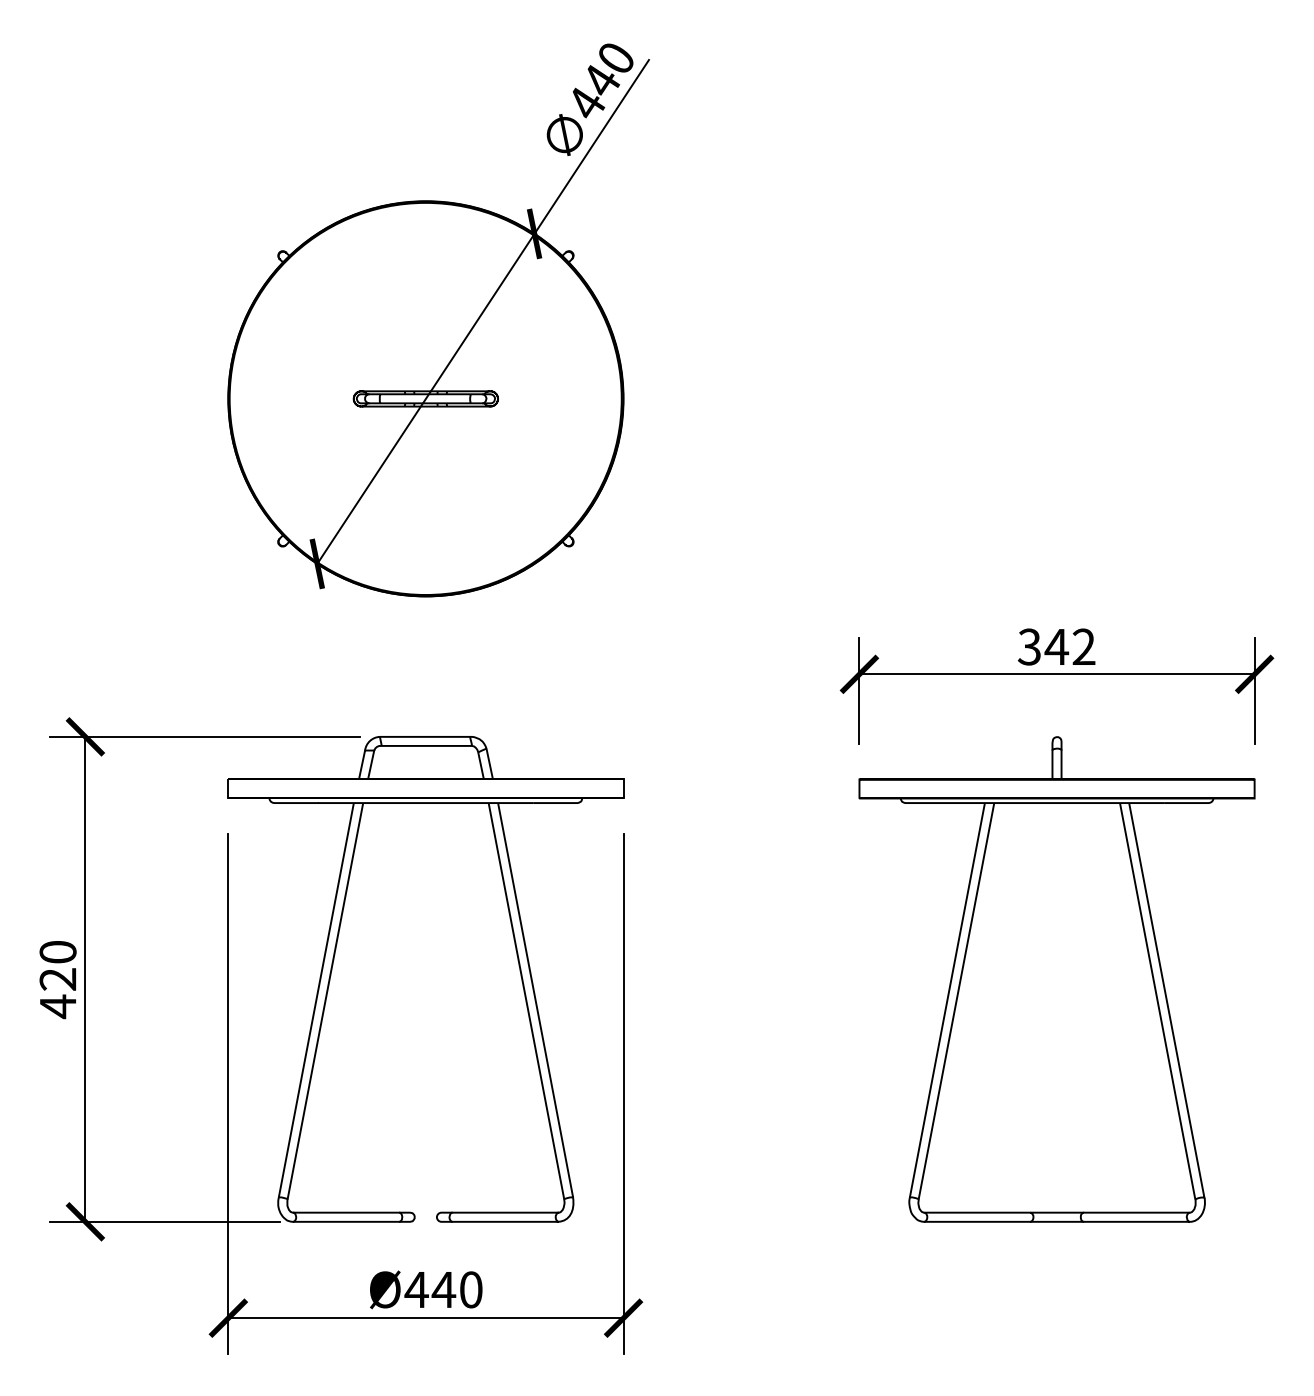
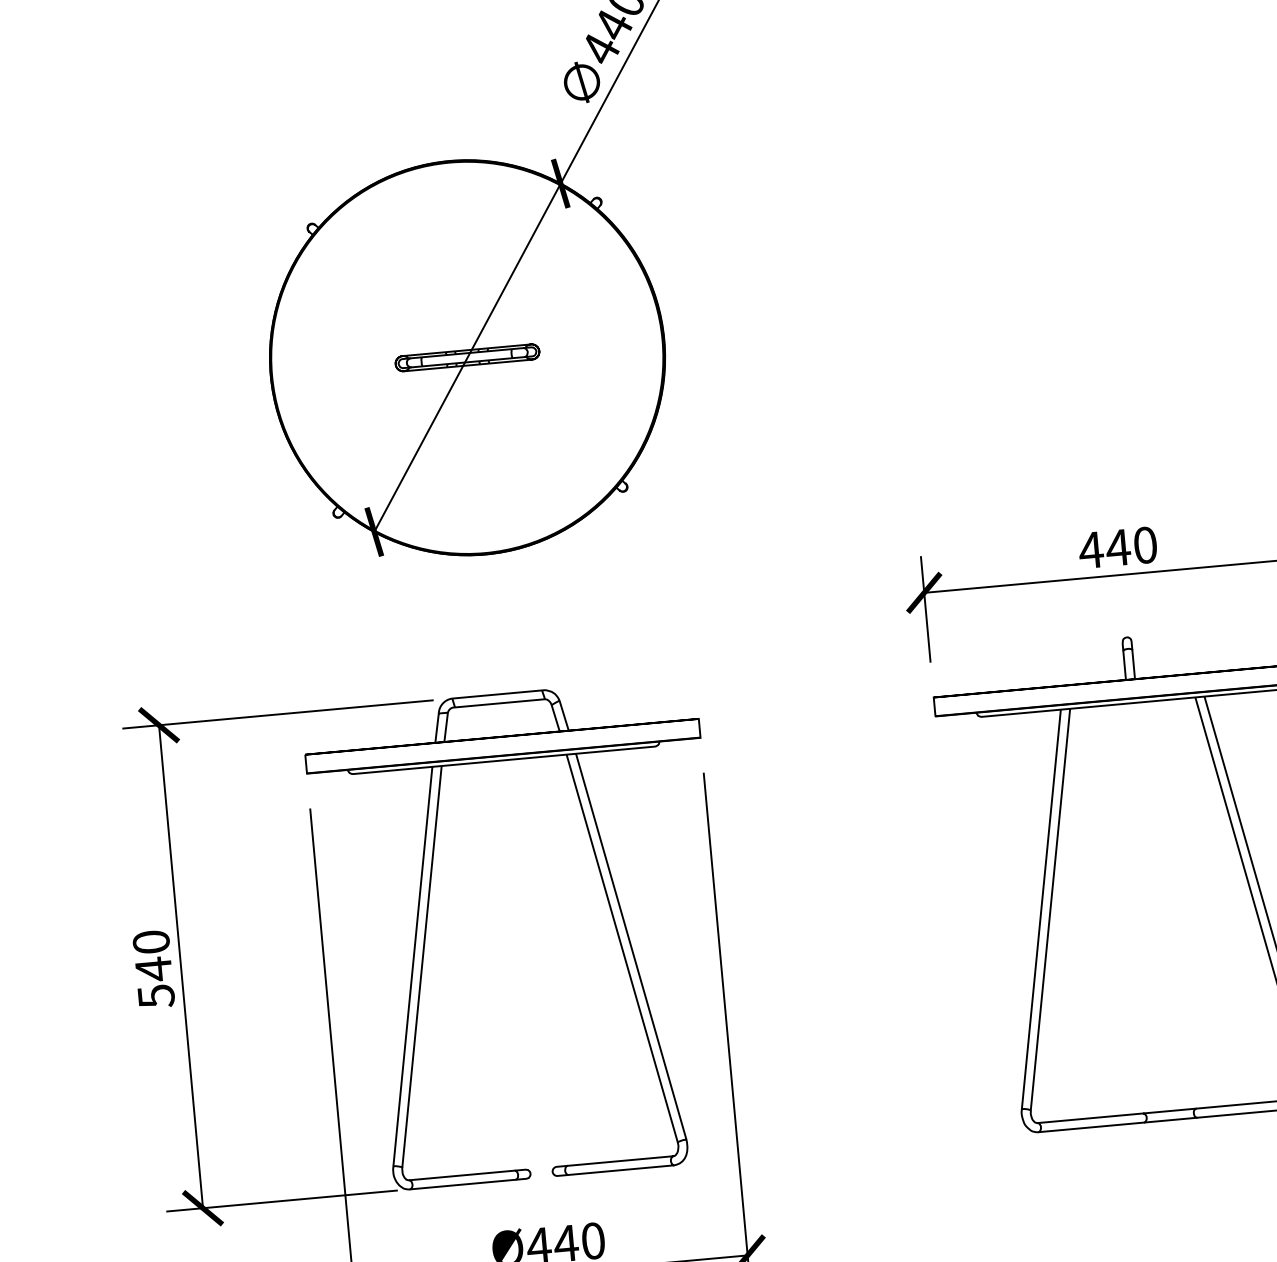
text: (1056, 646) -> (1117, 547), 342 -> 440
text: (57, 993) -> (154, 983), 420 -> 540

